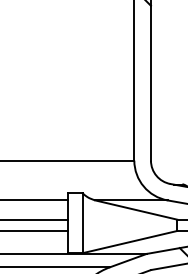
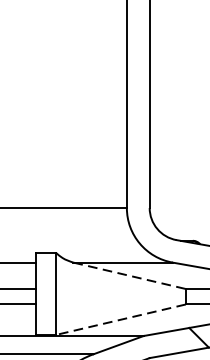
line: (136, 210) -> (129, 276), solid -> dashed
line: (129, 242) -> (120, 320), solid -> dashed

